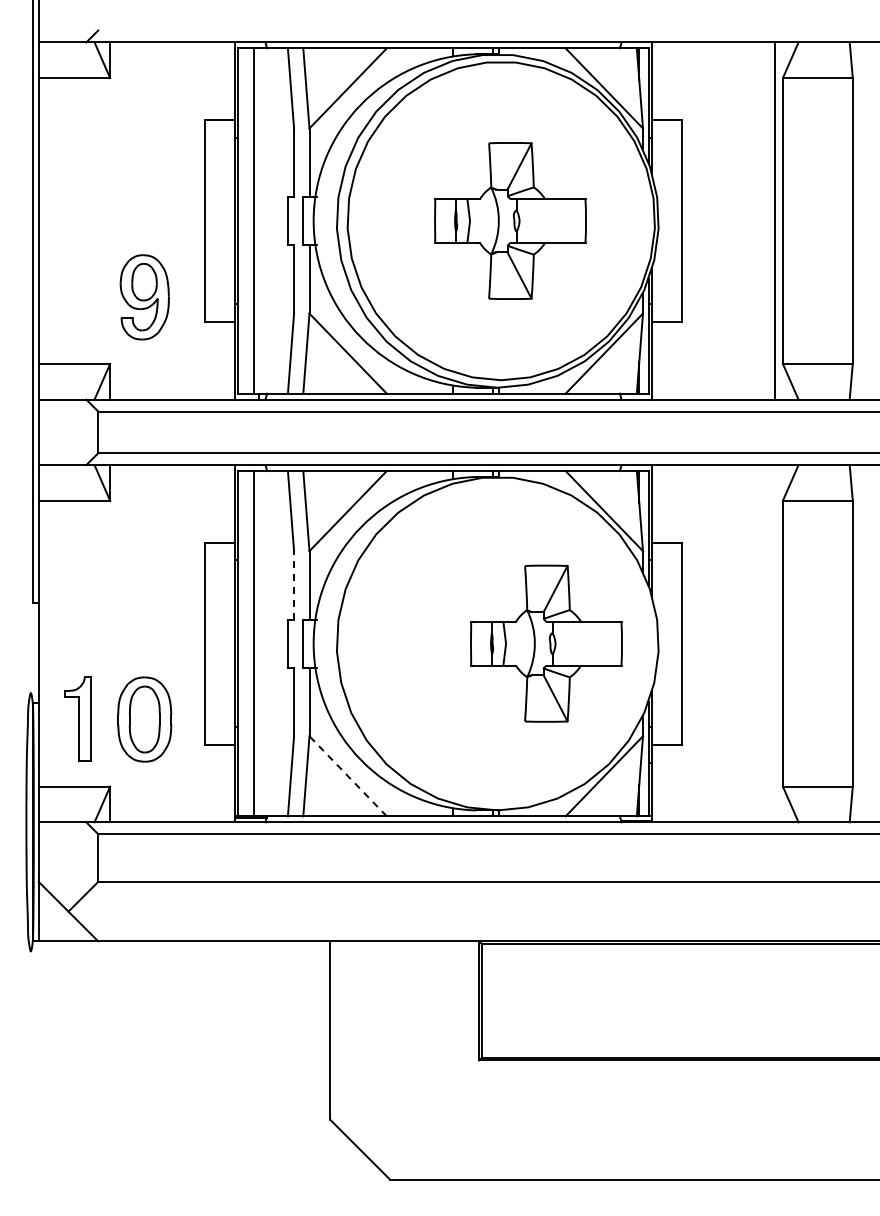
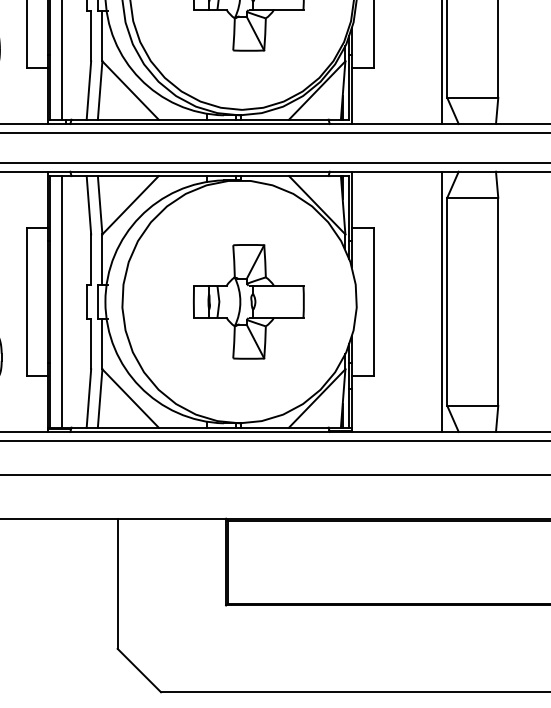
line: (294, 585) -> (91, 259), dashed -> solid
part: (546, 643) -> (248, 301), moved
line: (775, 643) -> (441, 301), added
line: (348, 776) -> (130, 398), dashed -> solid

